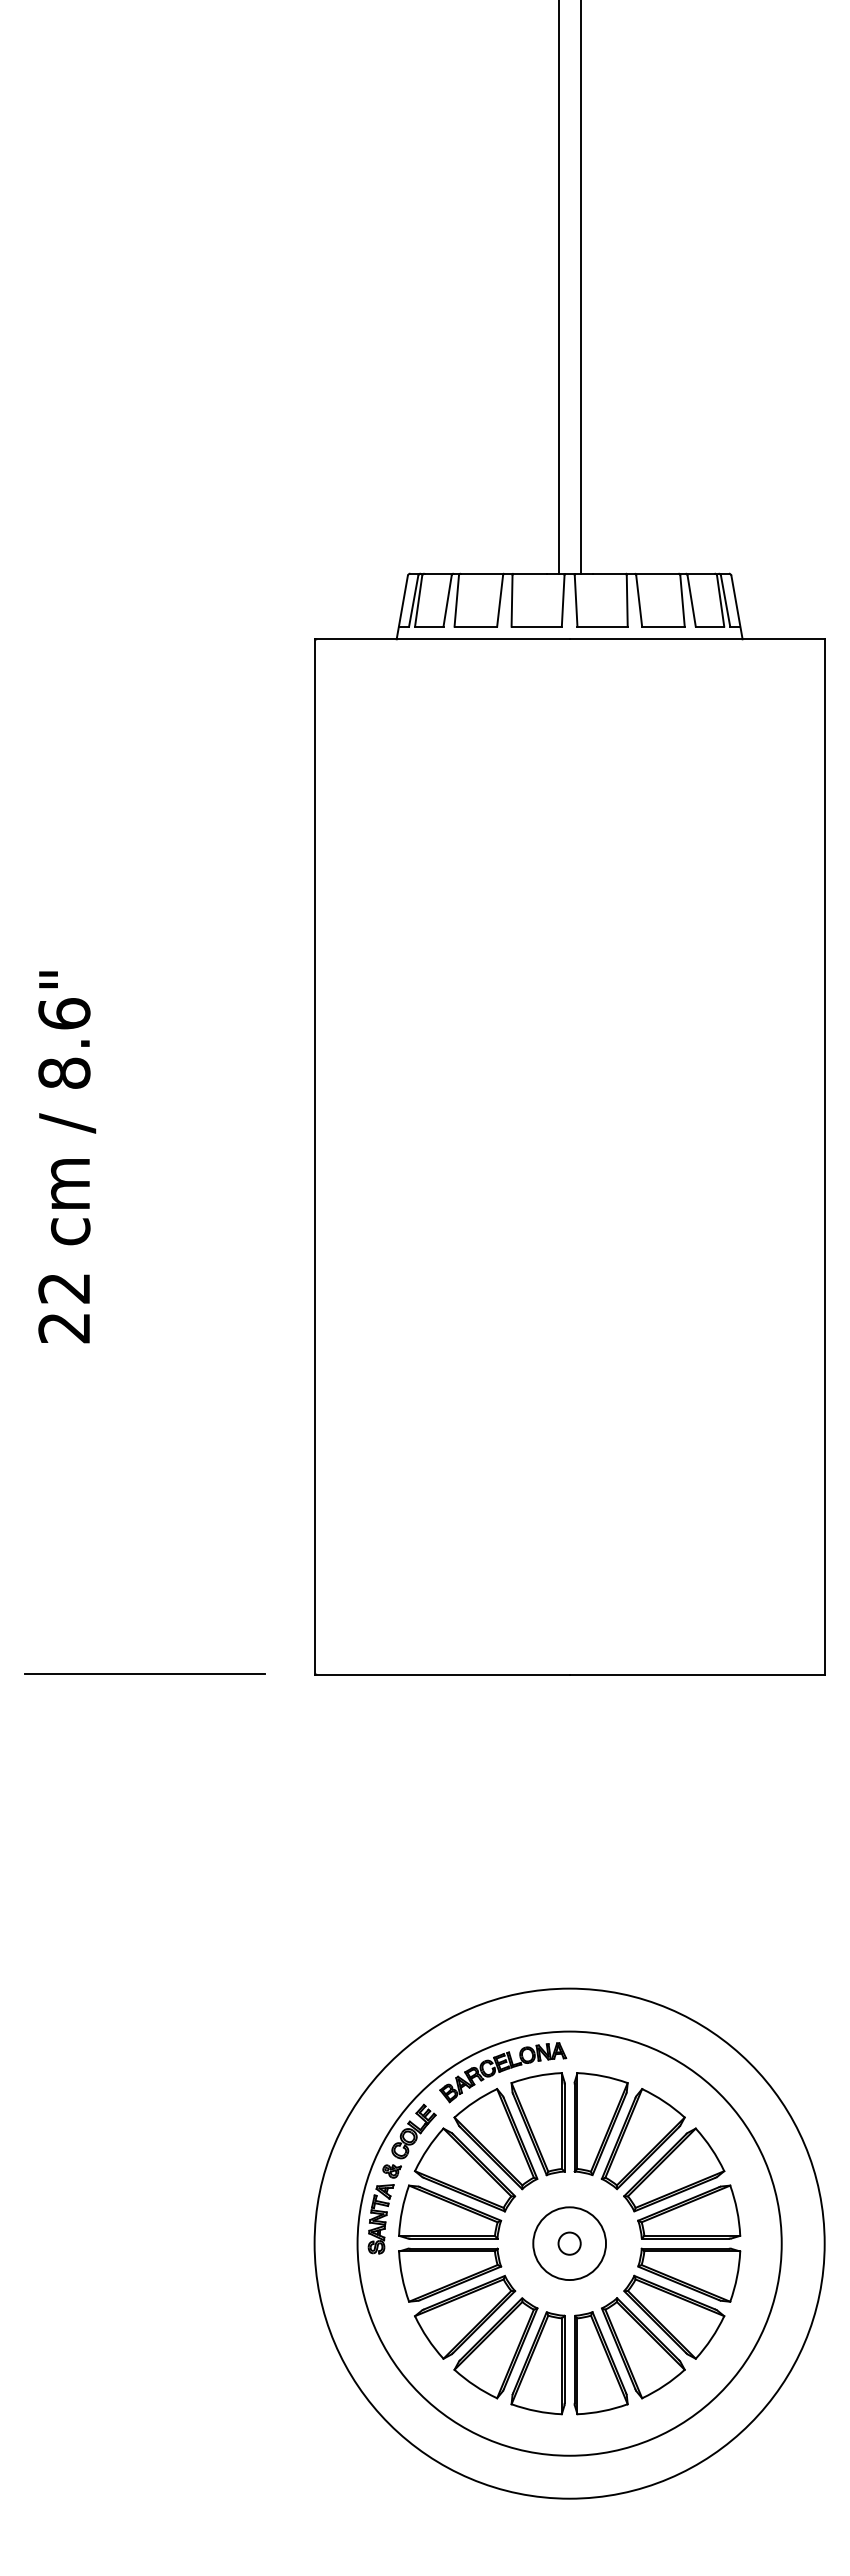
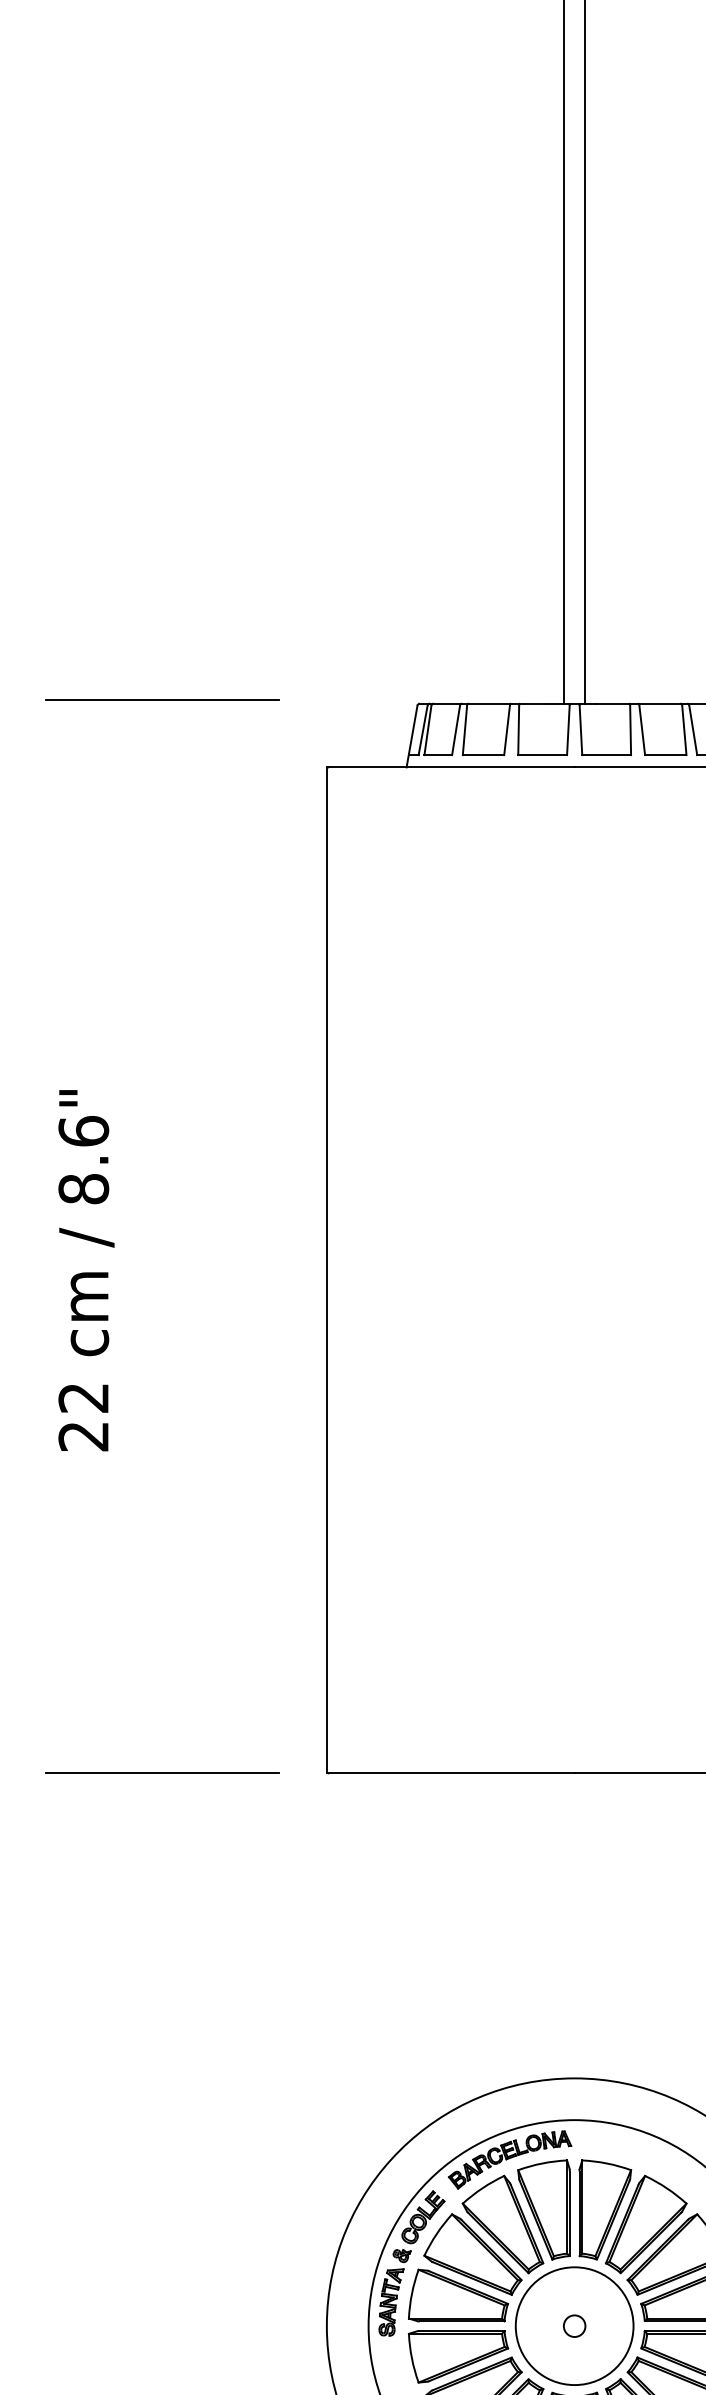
line: (145, 569) -> (162, 699), added
circle: (569, 2243) -> (574, 2326), size x1.67

